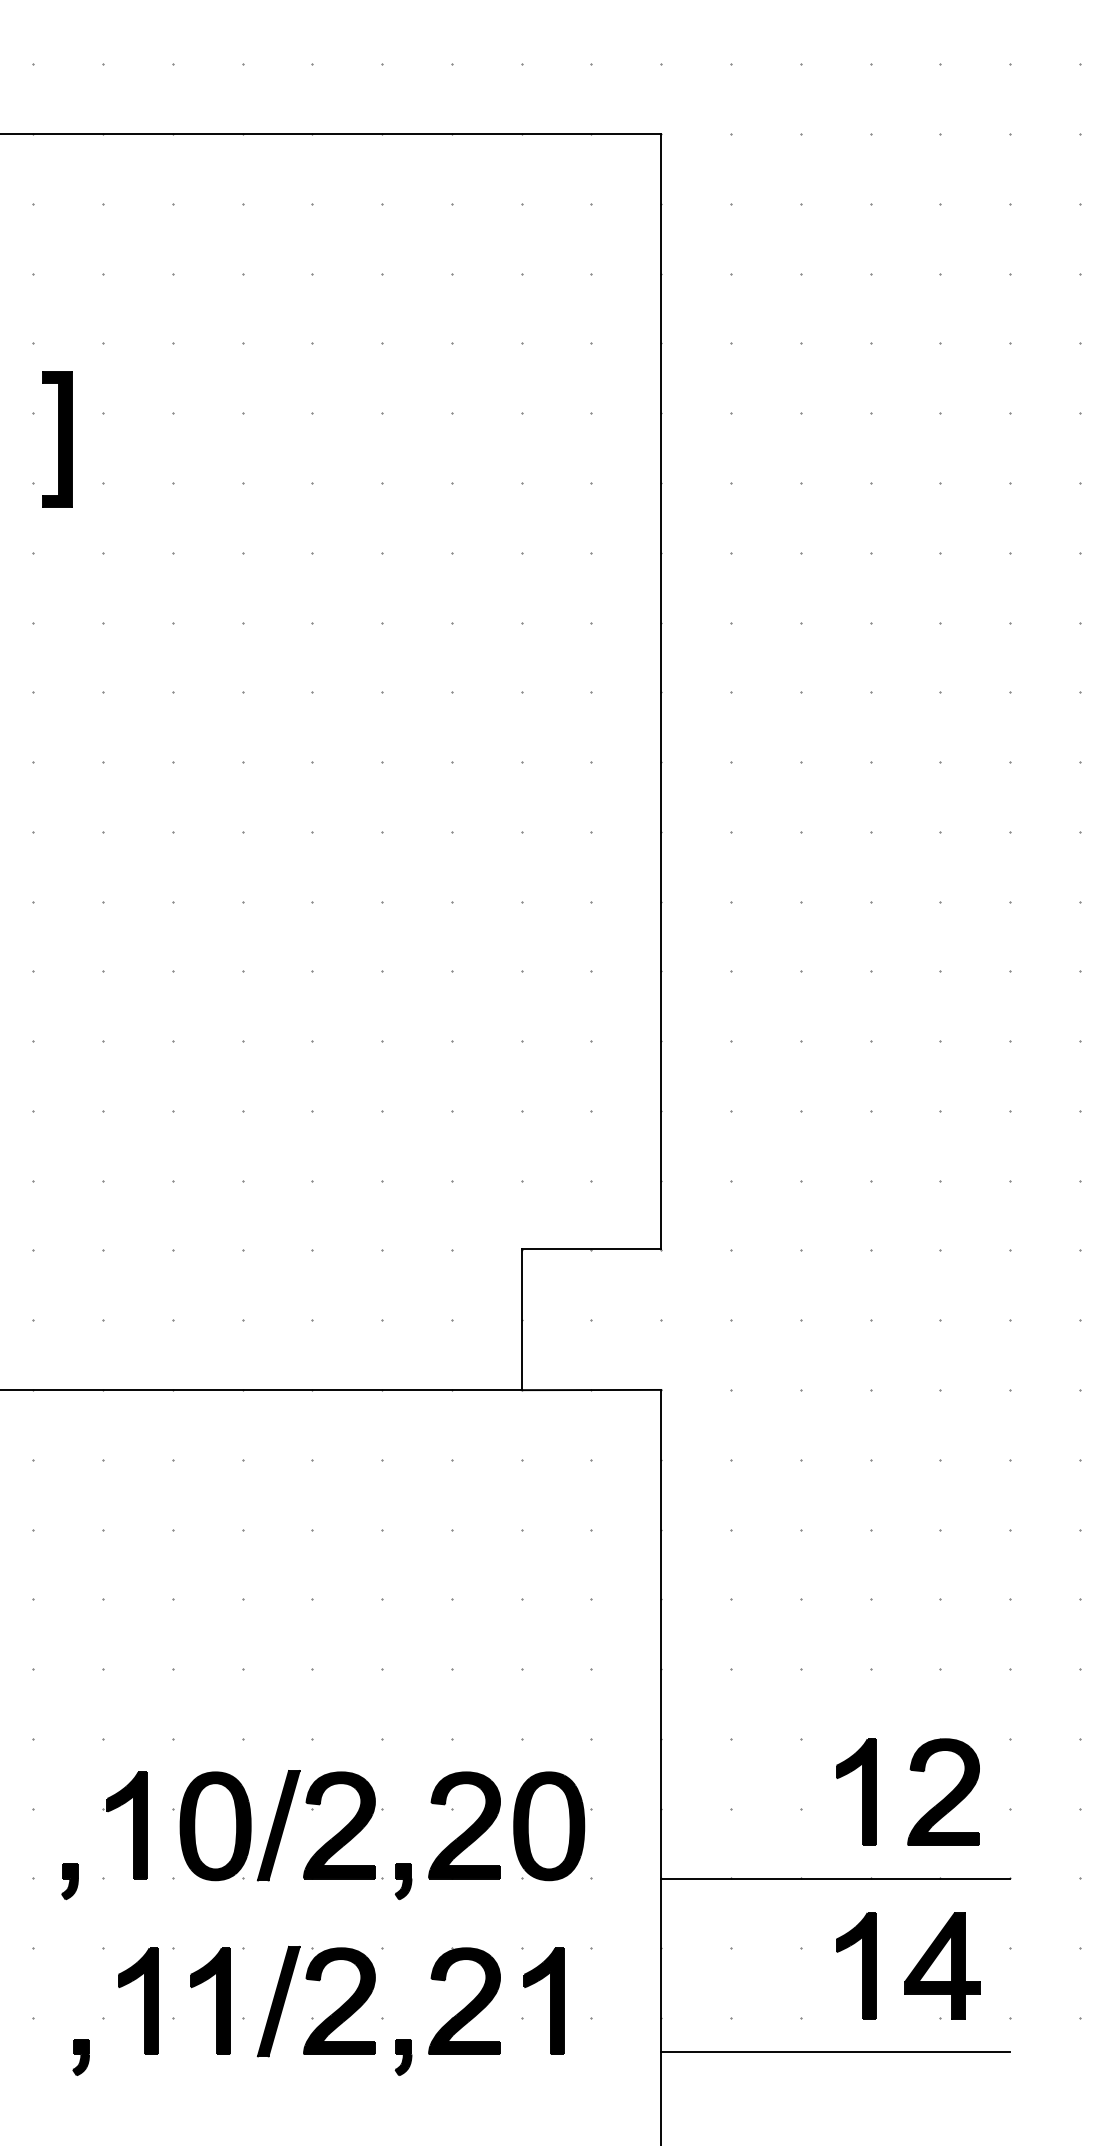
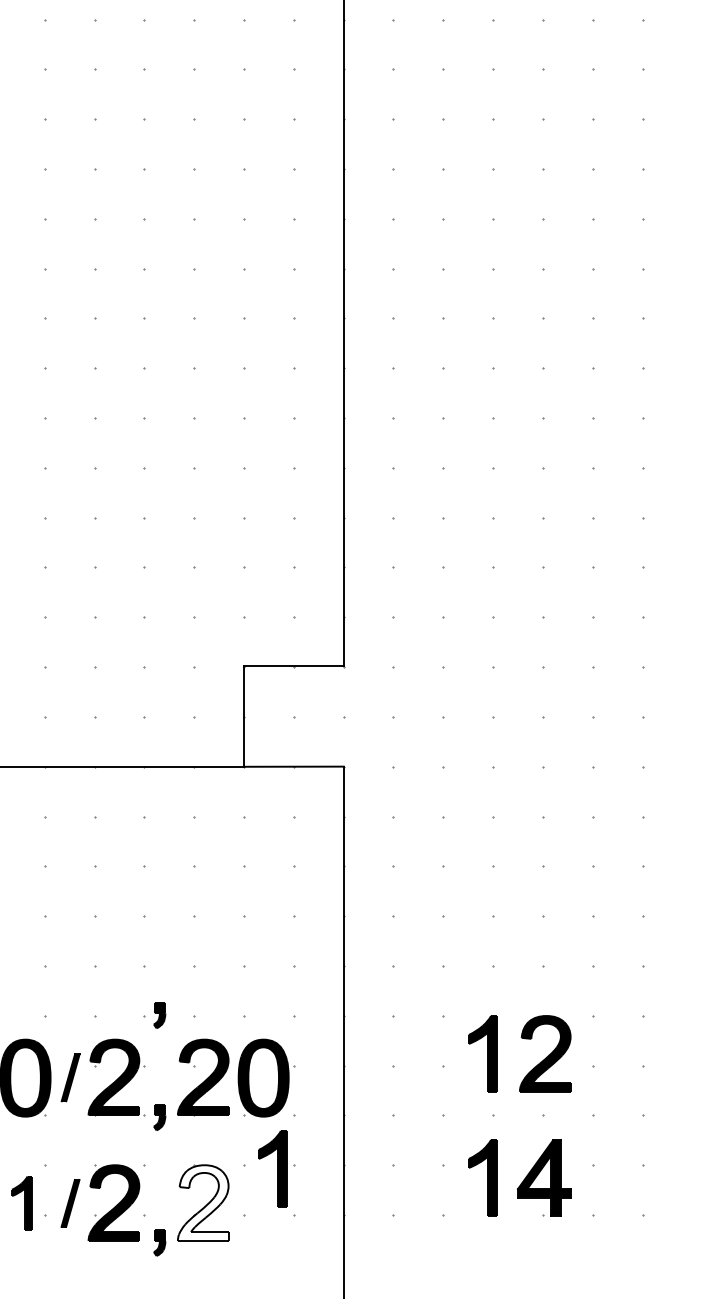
part: (403, 1738) -> (159, 1015), added
part: (278, 1825) -> (70, 1077), size x0.6
line: (835, 1878) -> (468, 1115), removed
part: (210, 2000) -> (21, 1202), size x0.7
part: (550, 2000) -> (277, 1168), moved
part: (278, 2001) -> (70, 1203), size x0.6
fill: (464, 2001) -> (203, 1203), removed
line: (835, 2052) -> (468, 1239), removed

